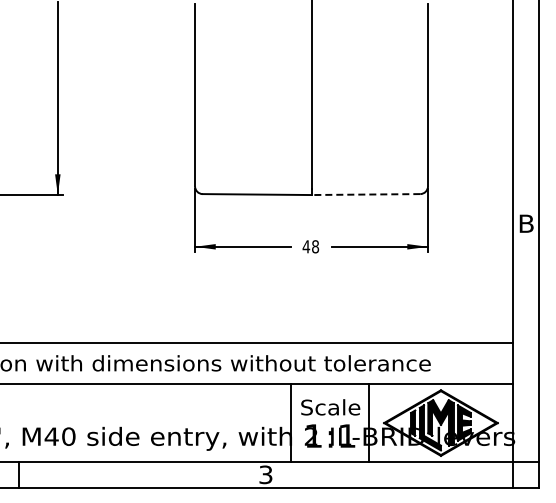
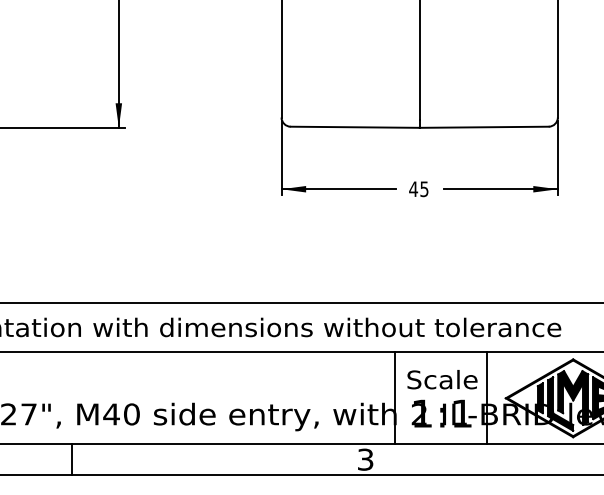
line: (365, 194) -> (483, 127), dashed -> solid
text: (315, 246) -> (424, 188), 48 -> 45

